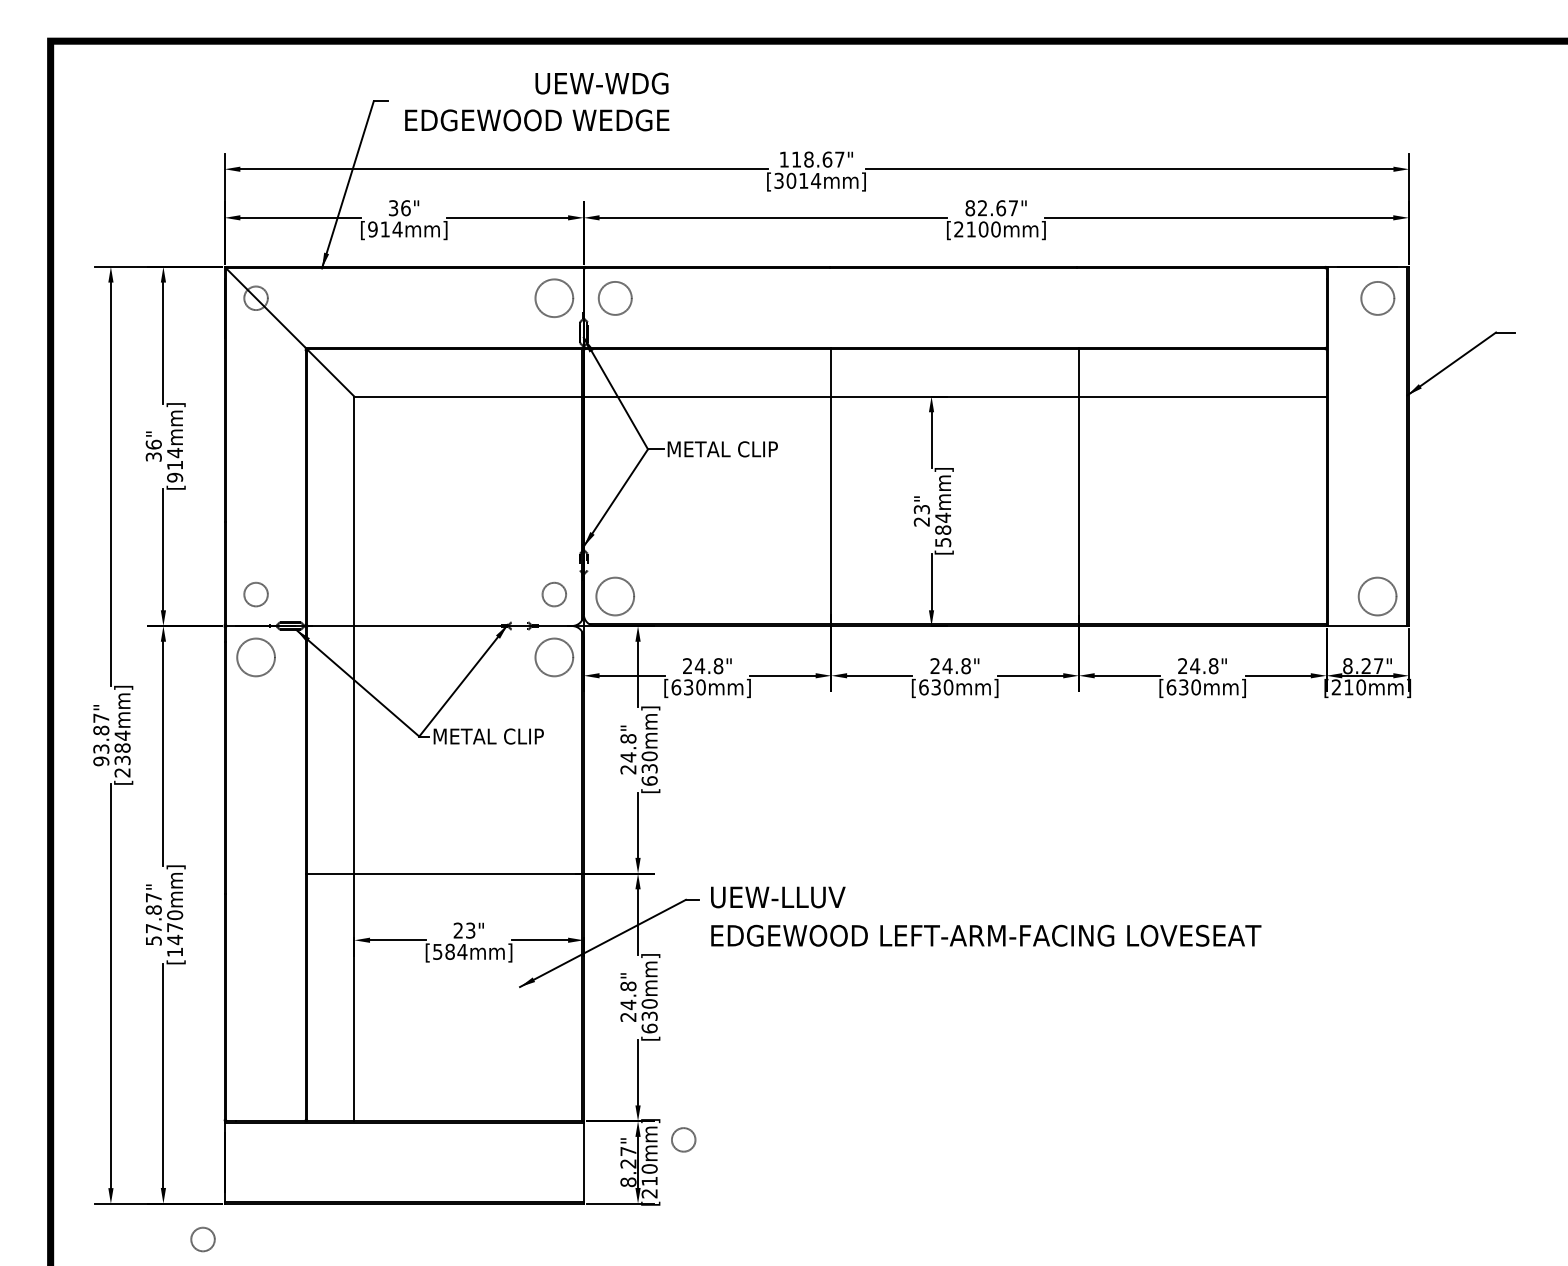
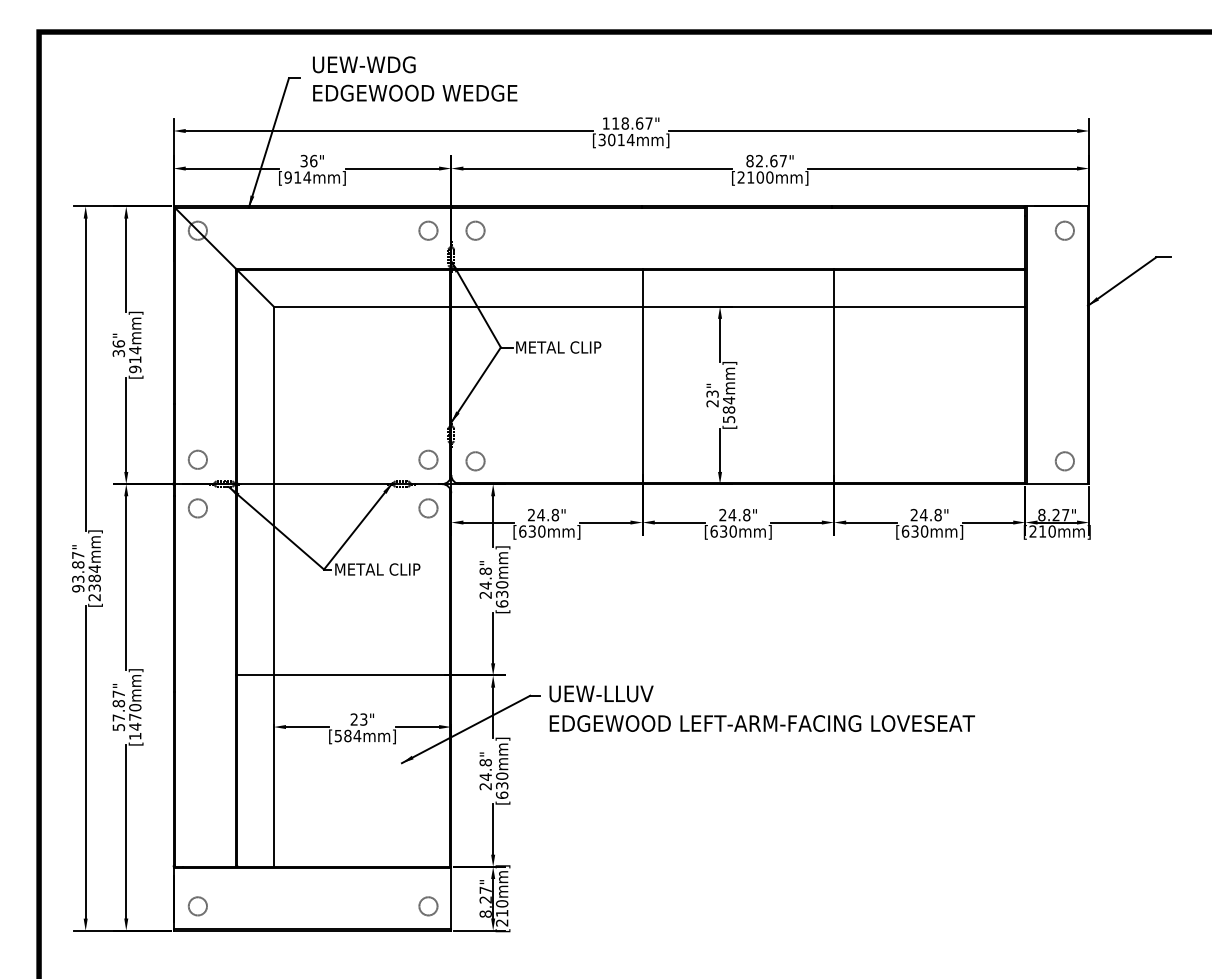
text: (602, 83) -> (364, 64), moved
circle: (554, 297) -> (428, 230), size x0.62
circle: (615, 297) -> (475, 230), size x0.71
circle: (1377, 297) -> (1064, 230), size x0.71
circle: (615, 596) -> (475, 461), size x0.62
circle: (1377, 596) -> (1064, 461), size x0.62
circle: (255, 657) -> (197, 508), size x0.62
circle: (554, 657) -> (428, 508), size x0.62
circle: (683, 1140) -> (428, 906), moved
circle: (202, 1239) -> (197, 906), moved

